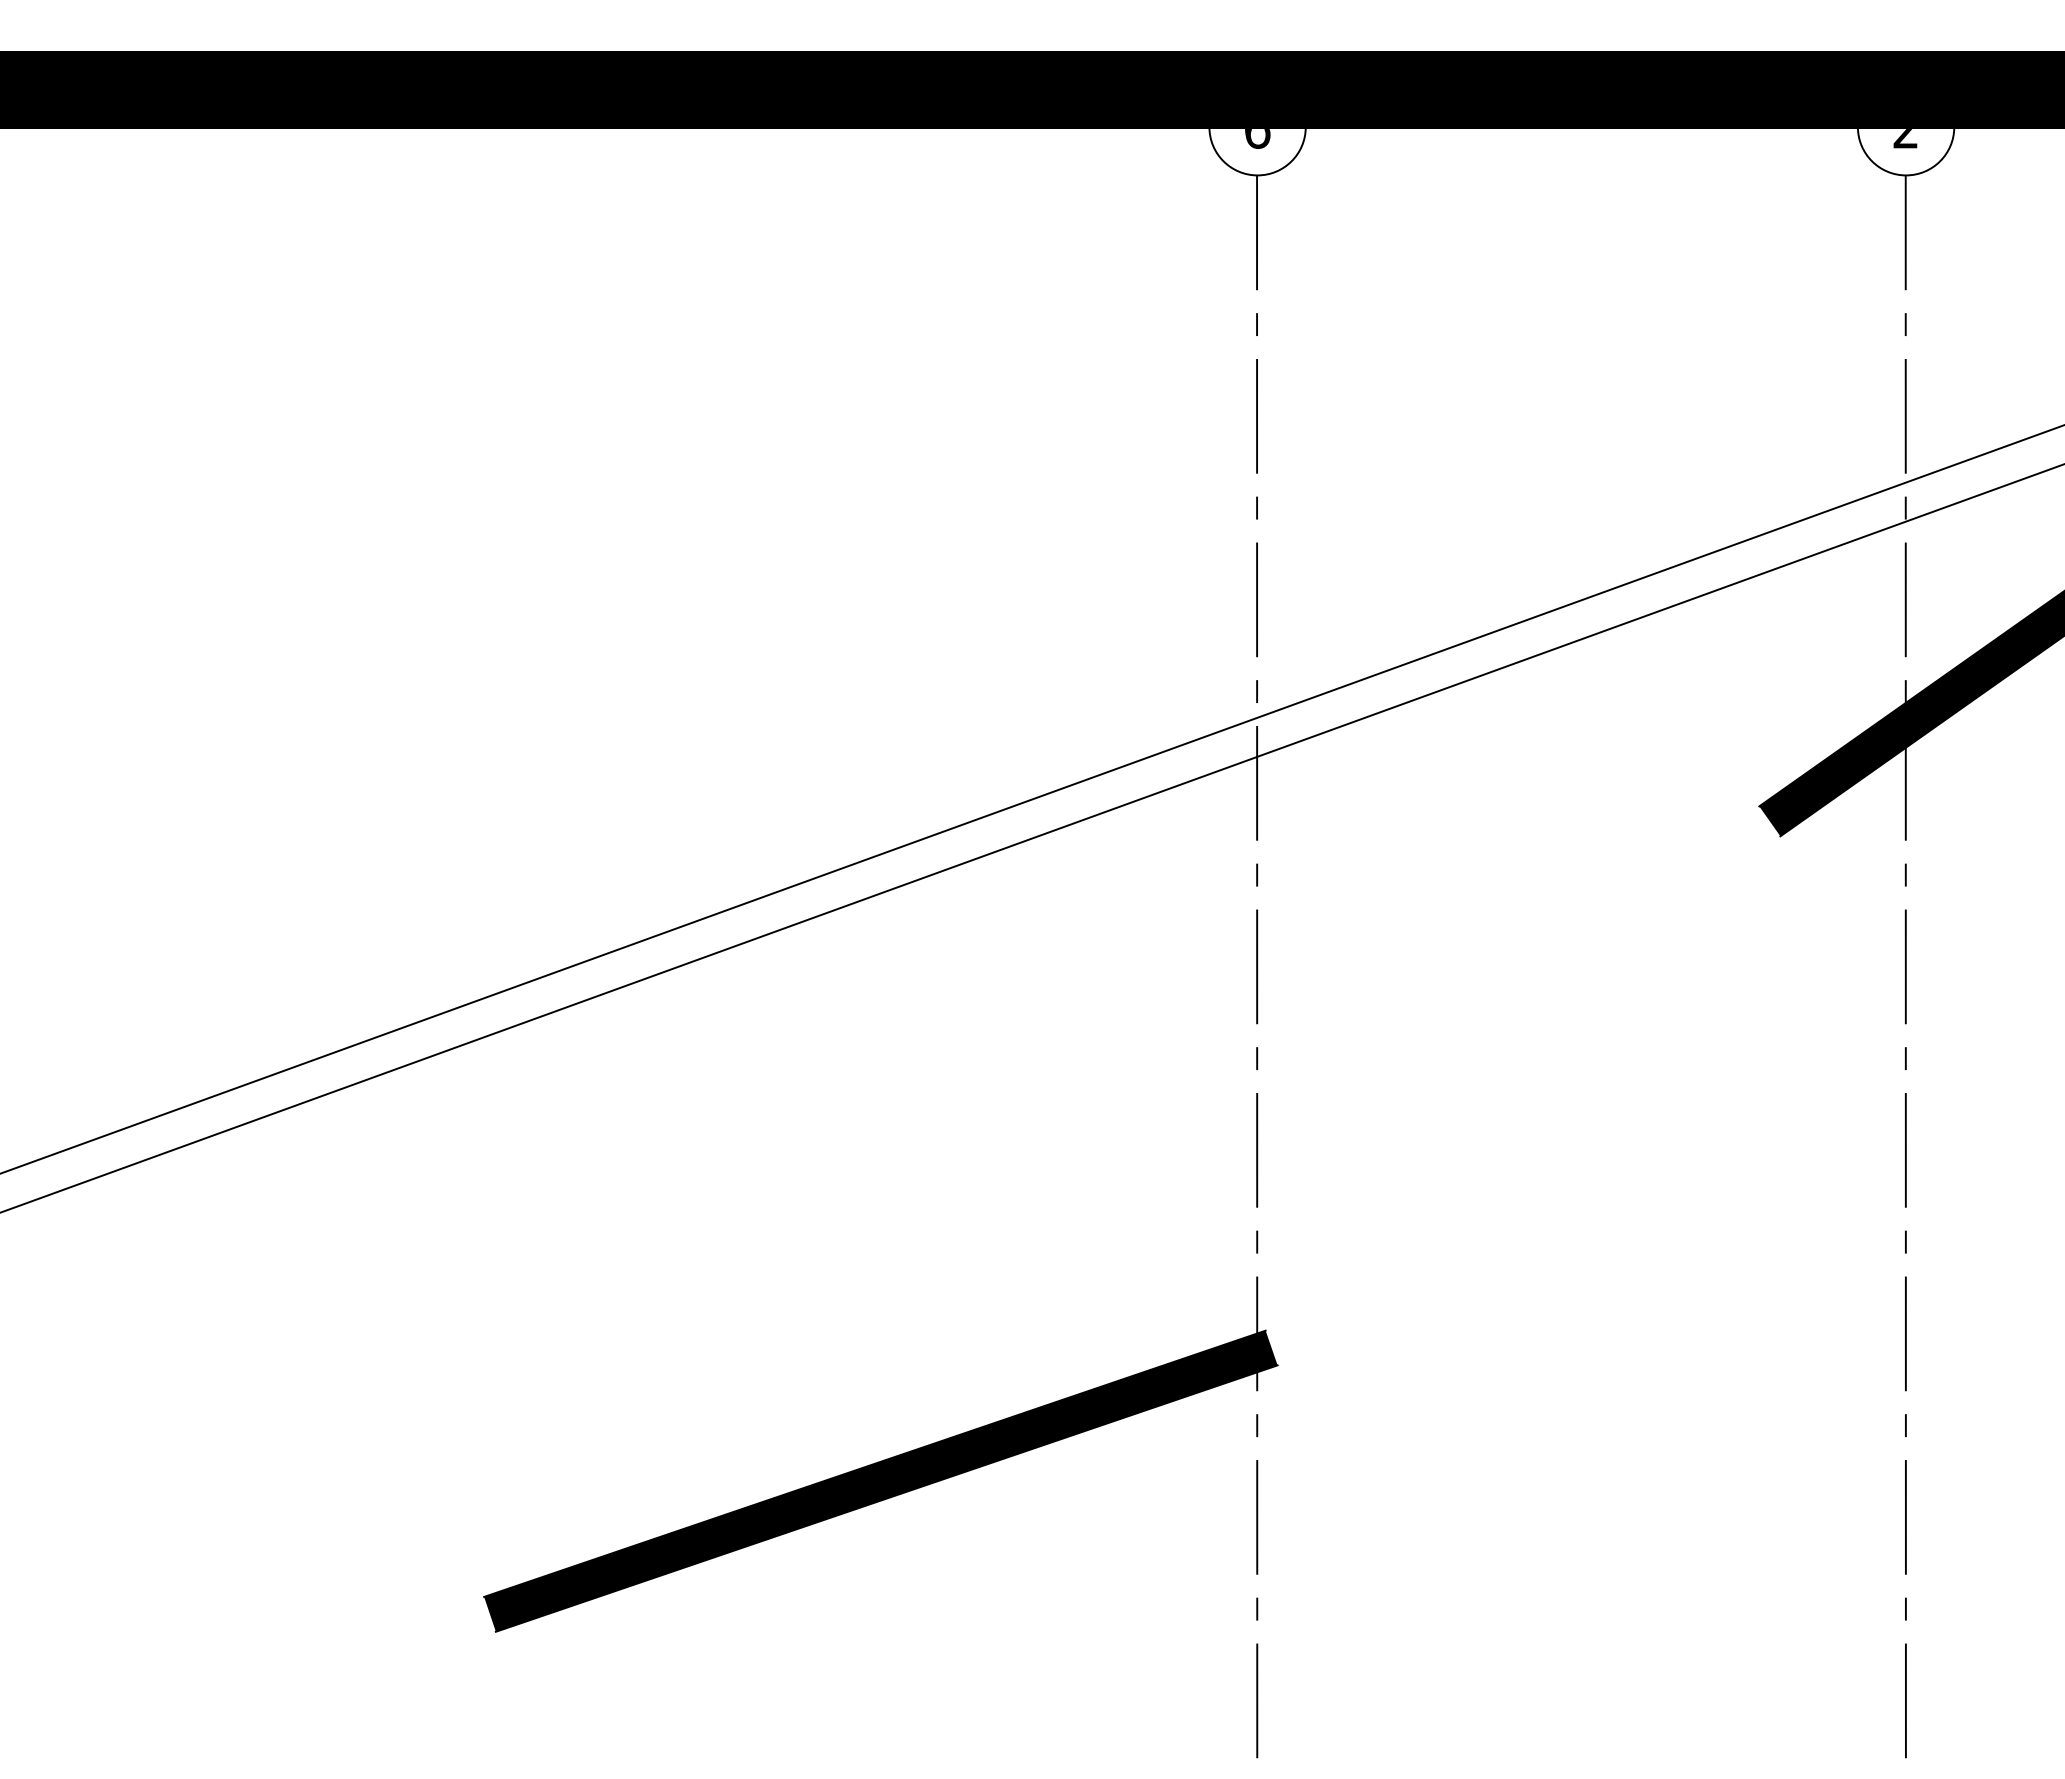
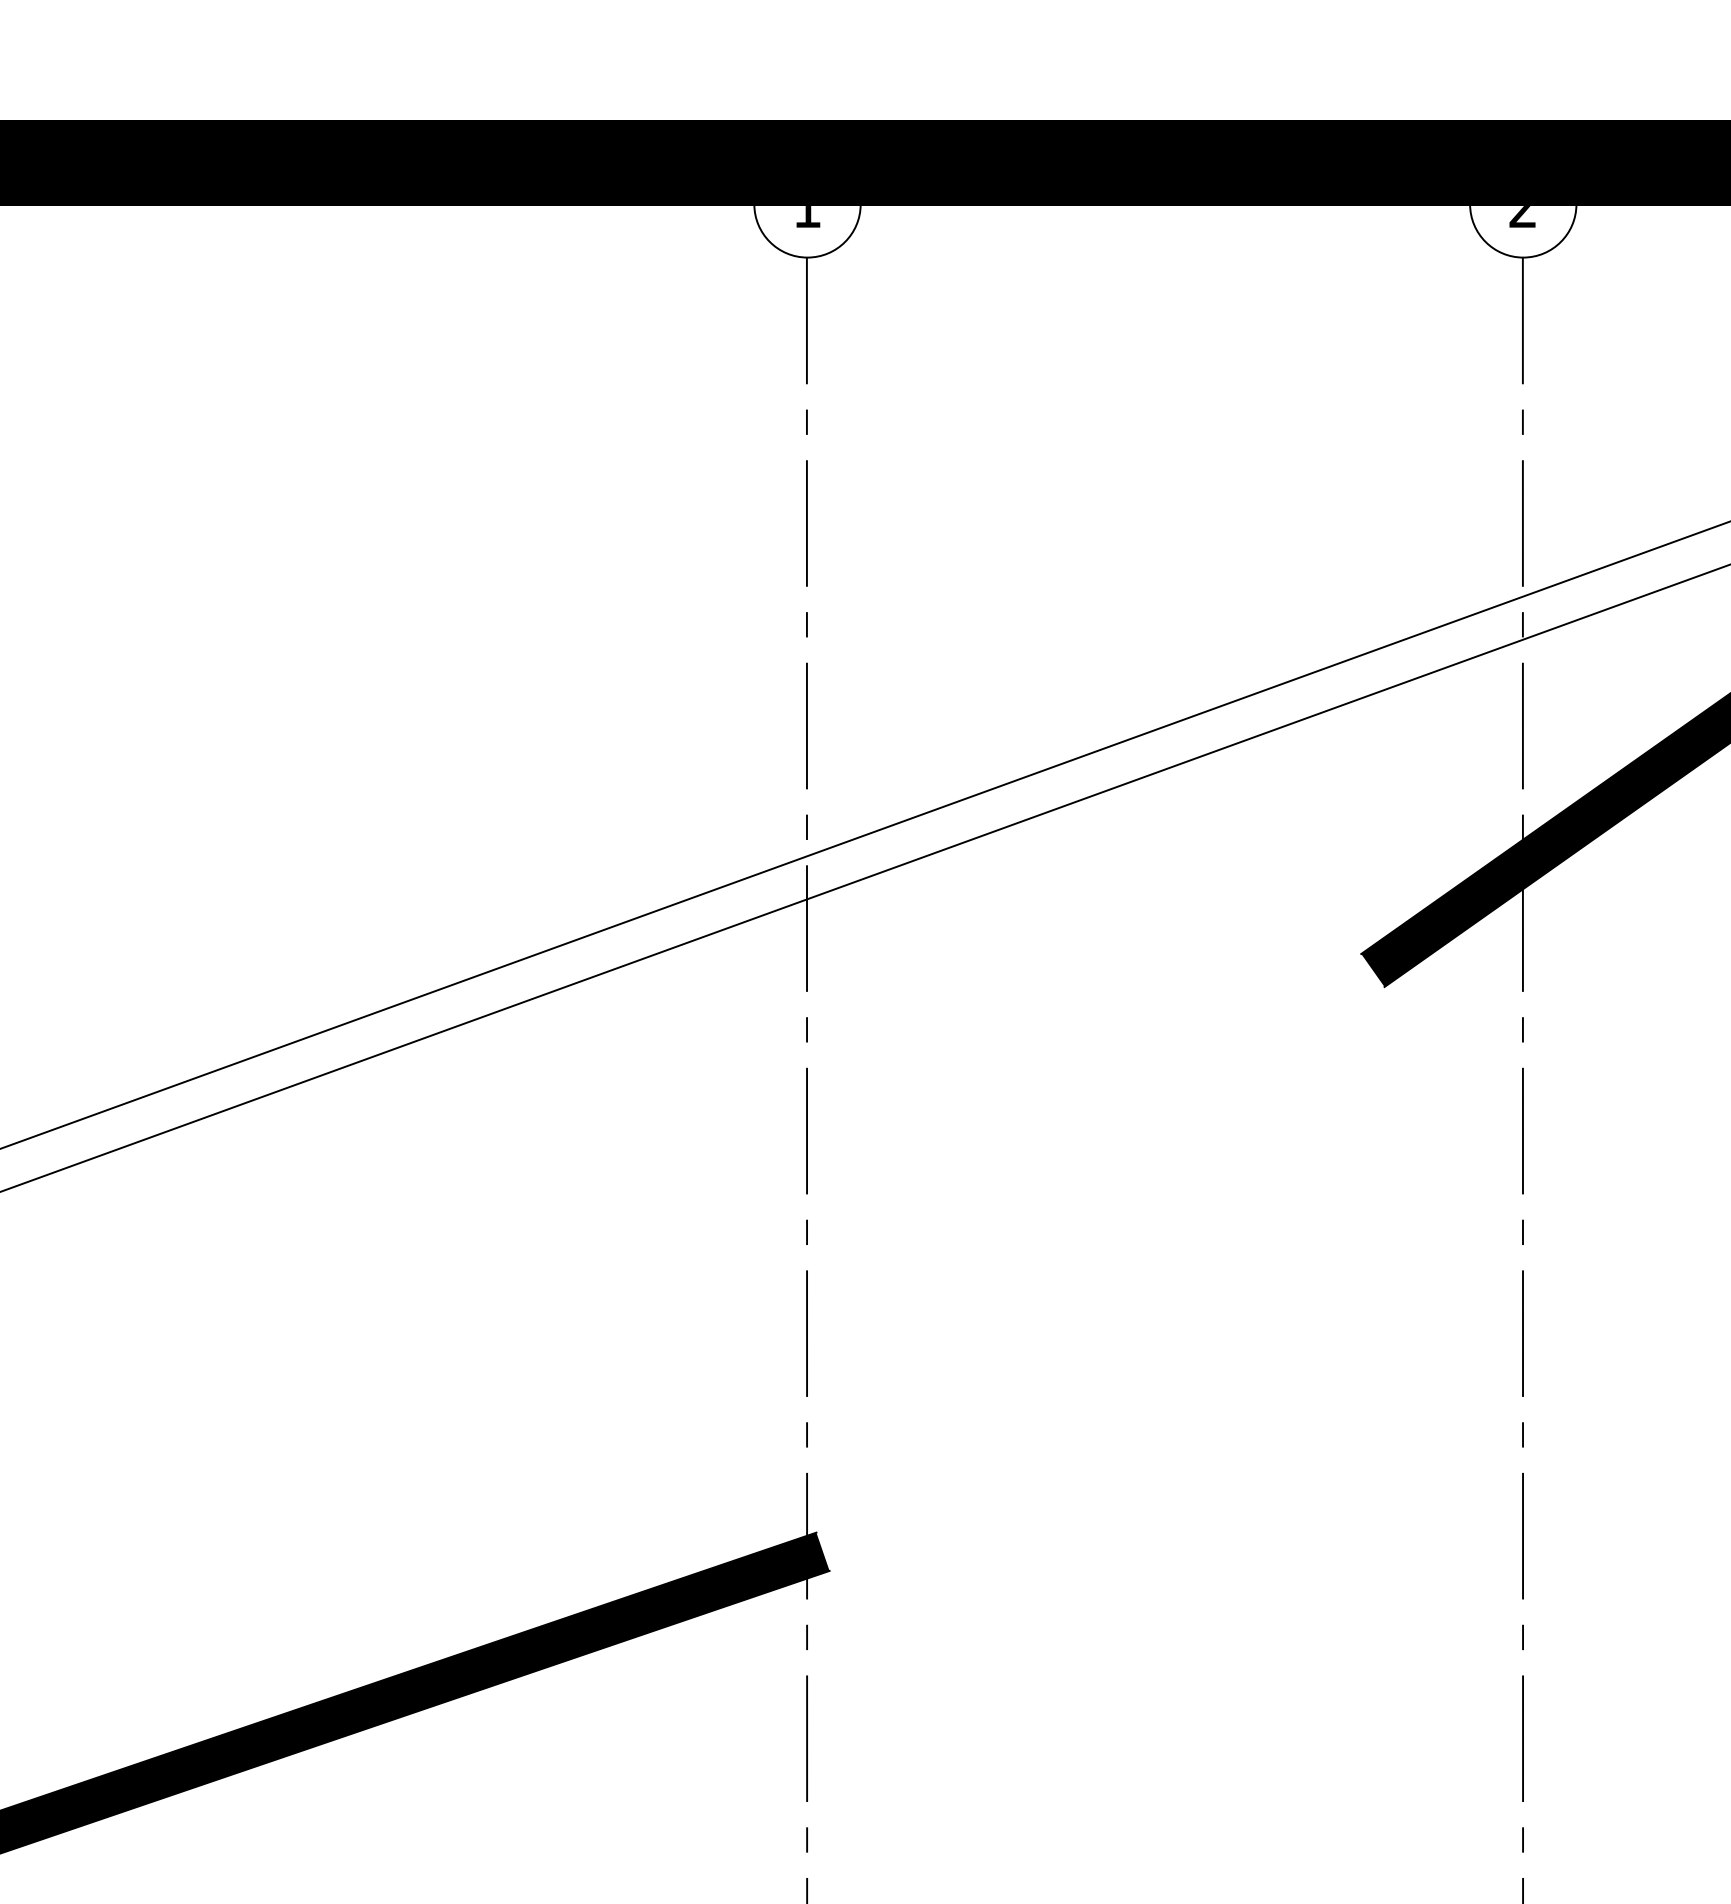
text: (1257, 138) -> (807, 216), 6 -> 1

